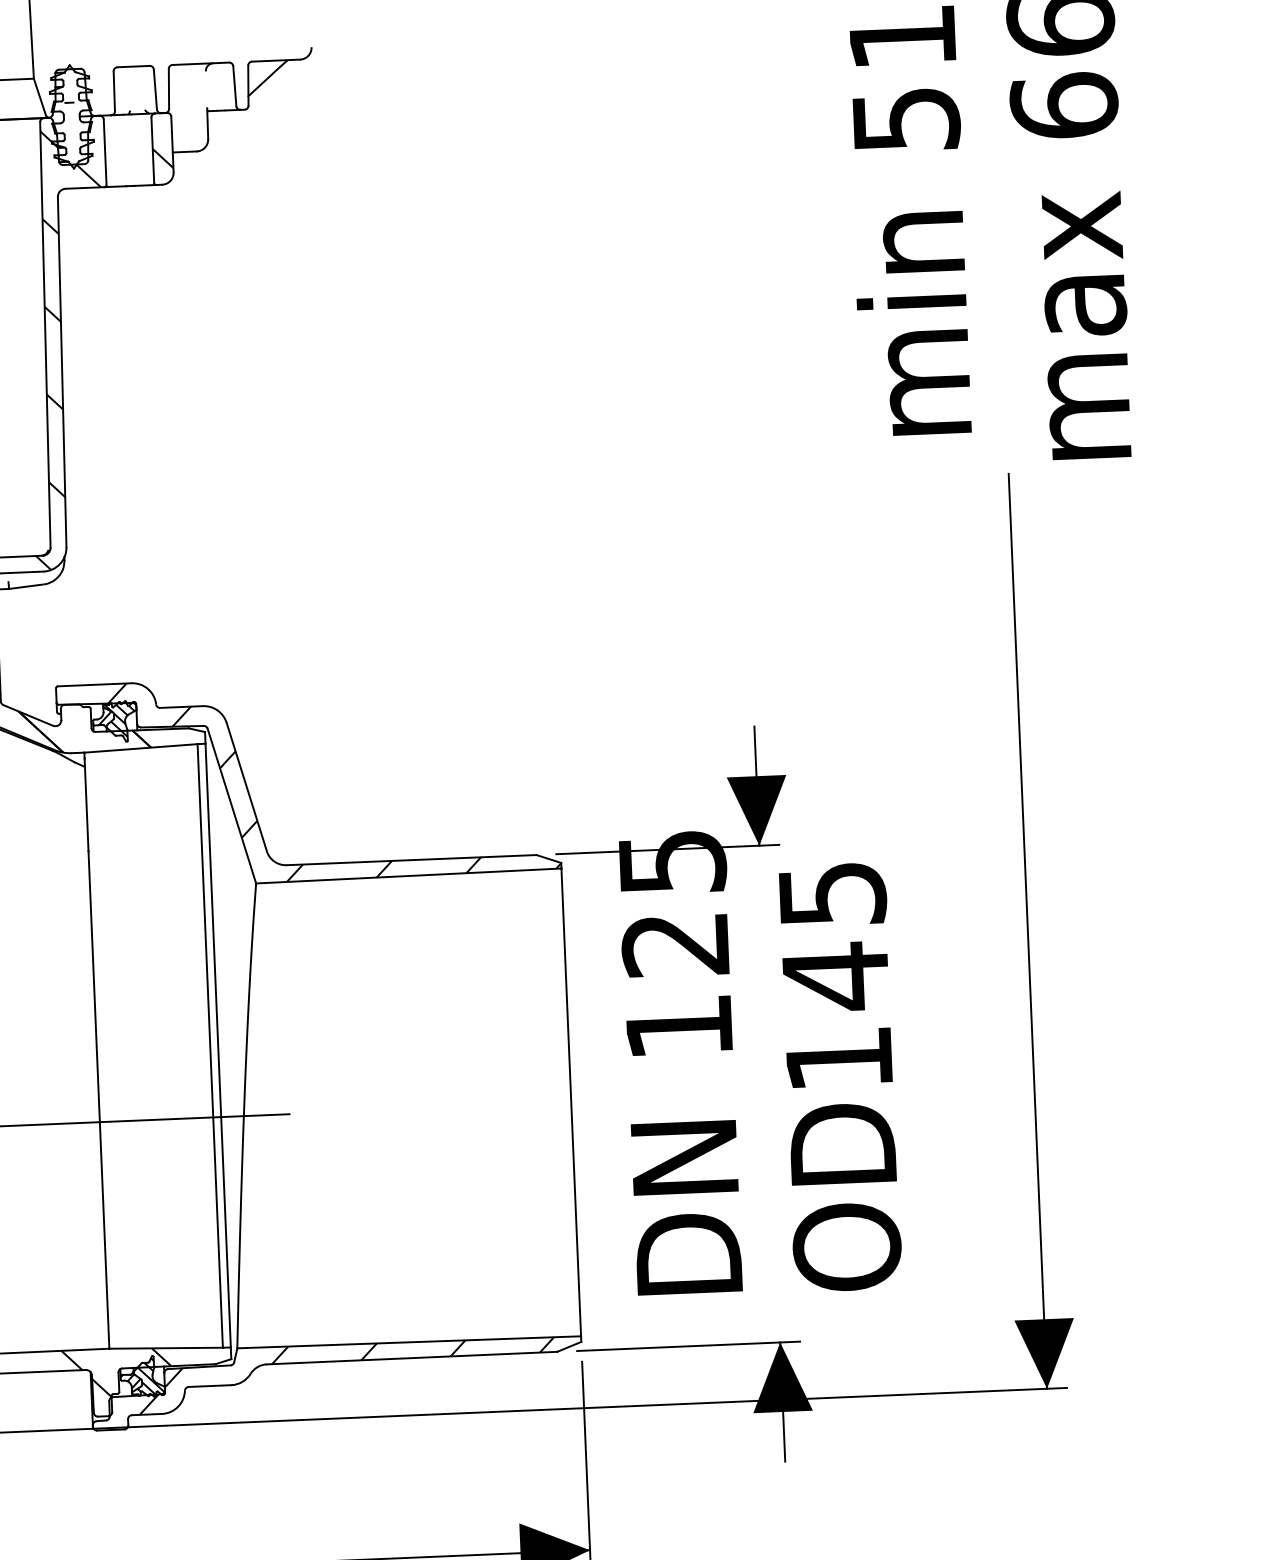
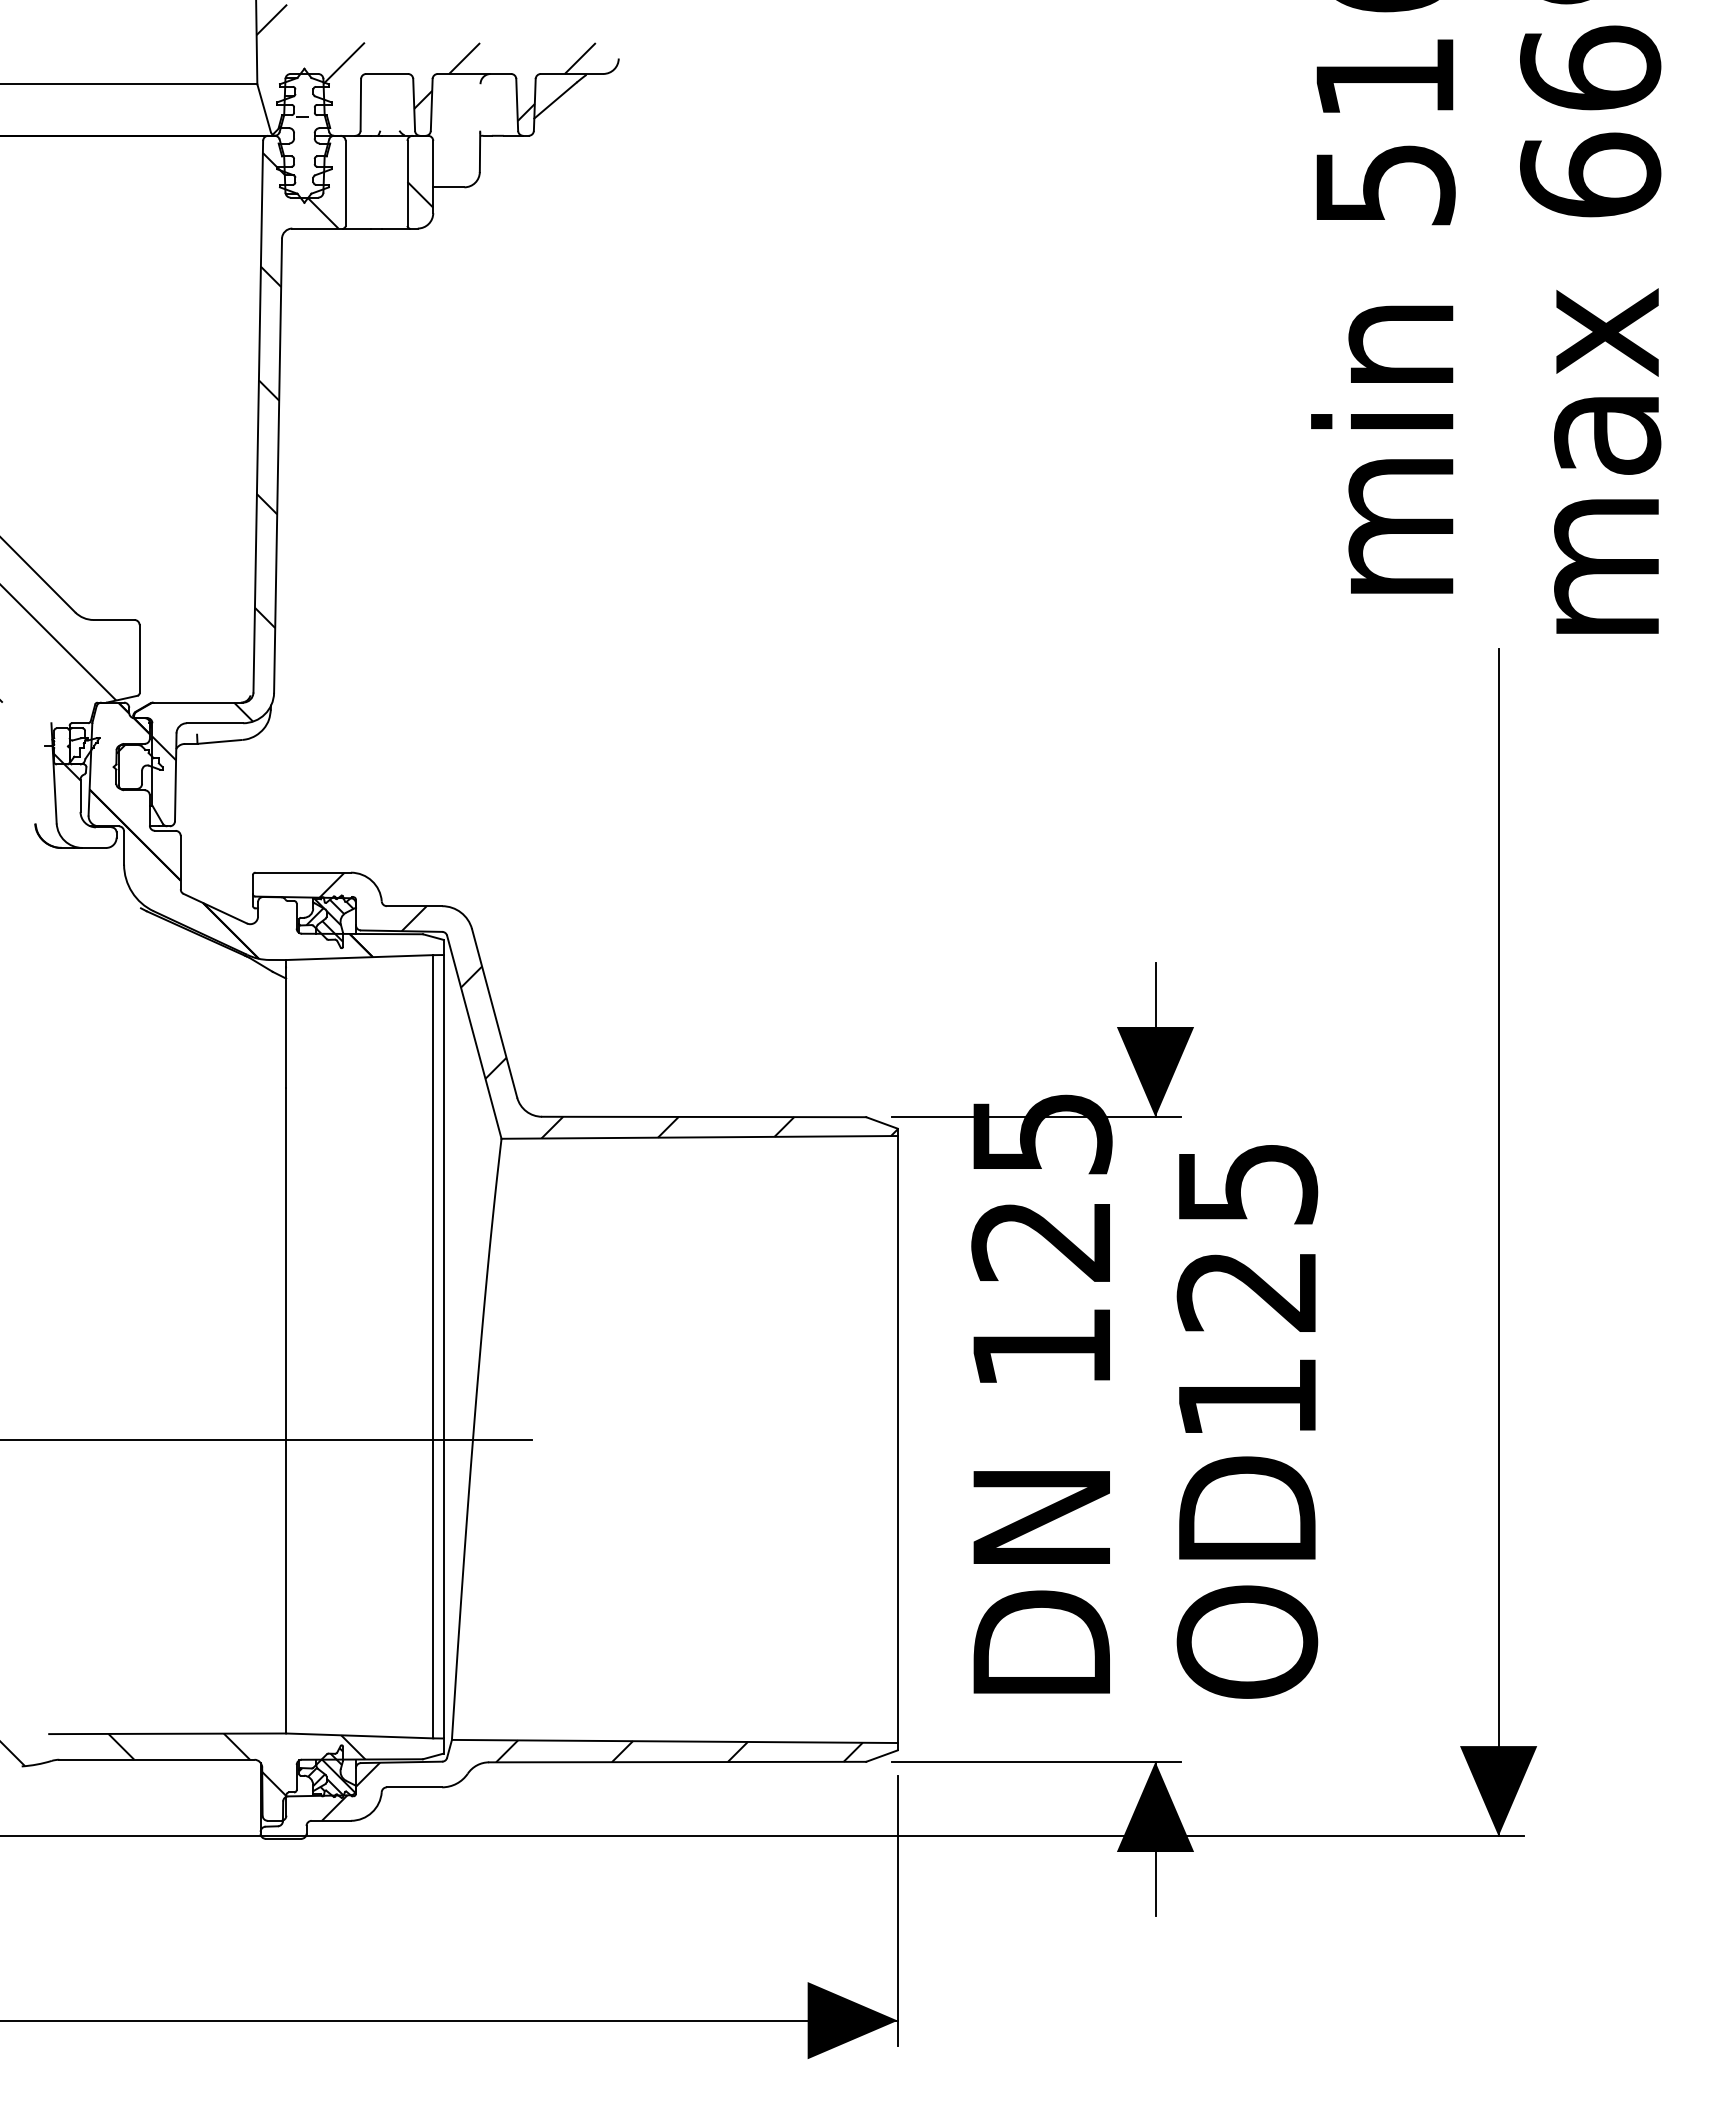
hatch: (163, 61) -> (425, 69), added
text: (834, 977) -> (1245, 1291), 145 -> 125

